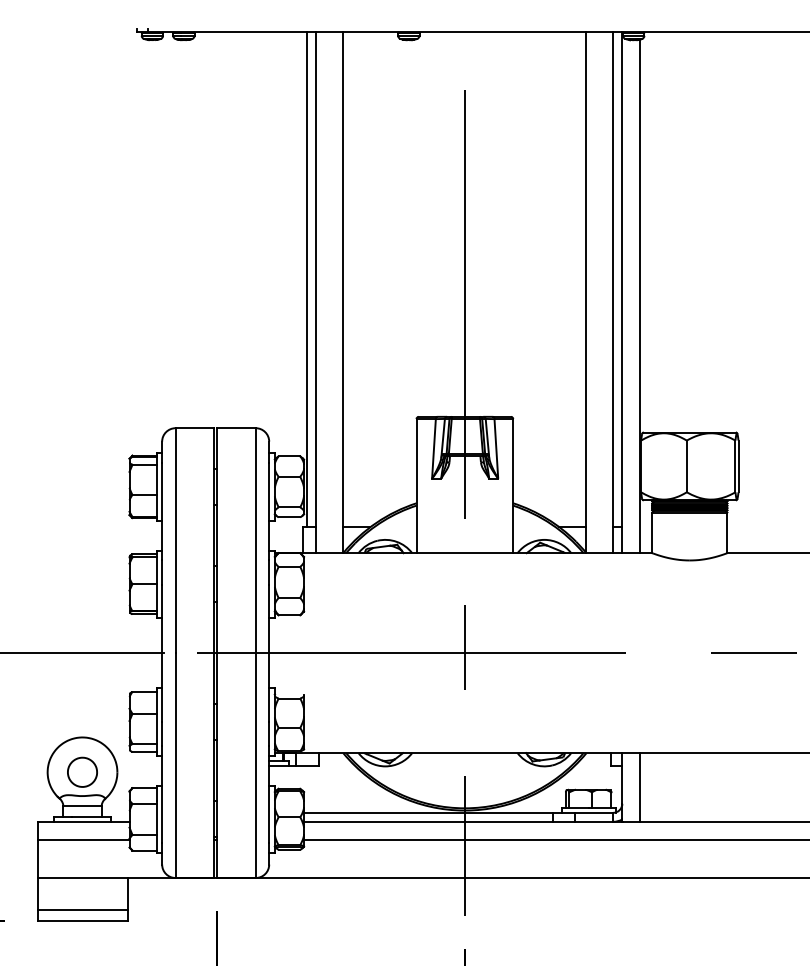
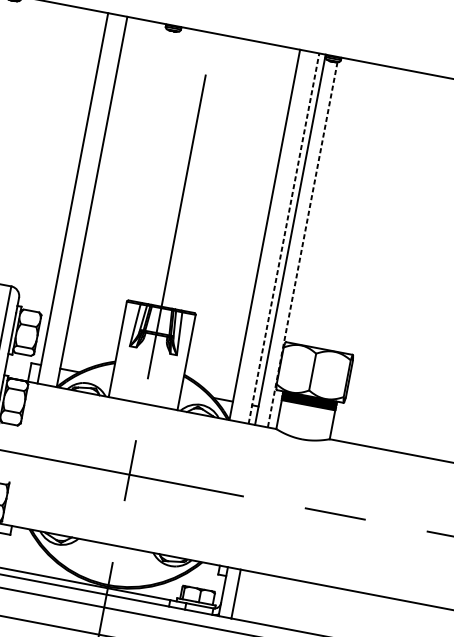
line: (307, 279) -> (68, 187), removed
line: (613, 292) -> (284, 238), solid -> dashed
line: (640, 296) -> (302, 244), solid -> dashed

